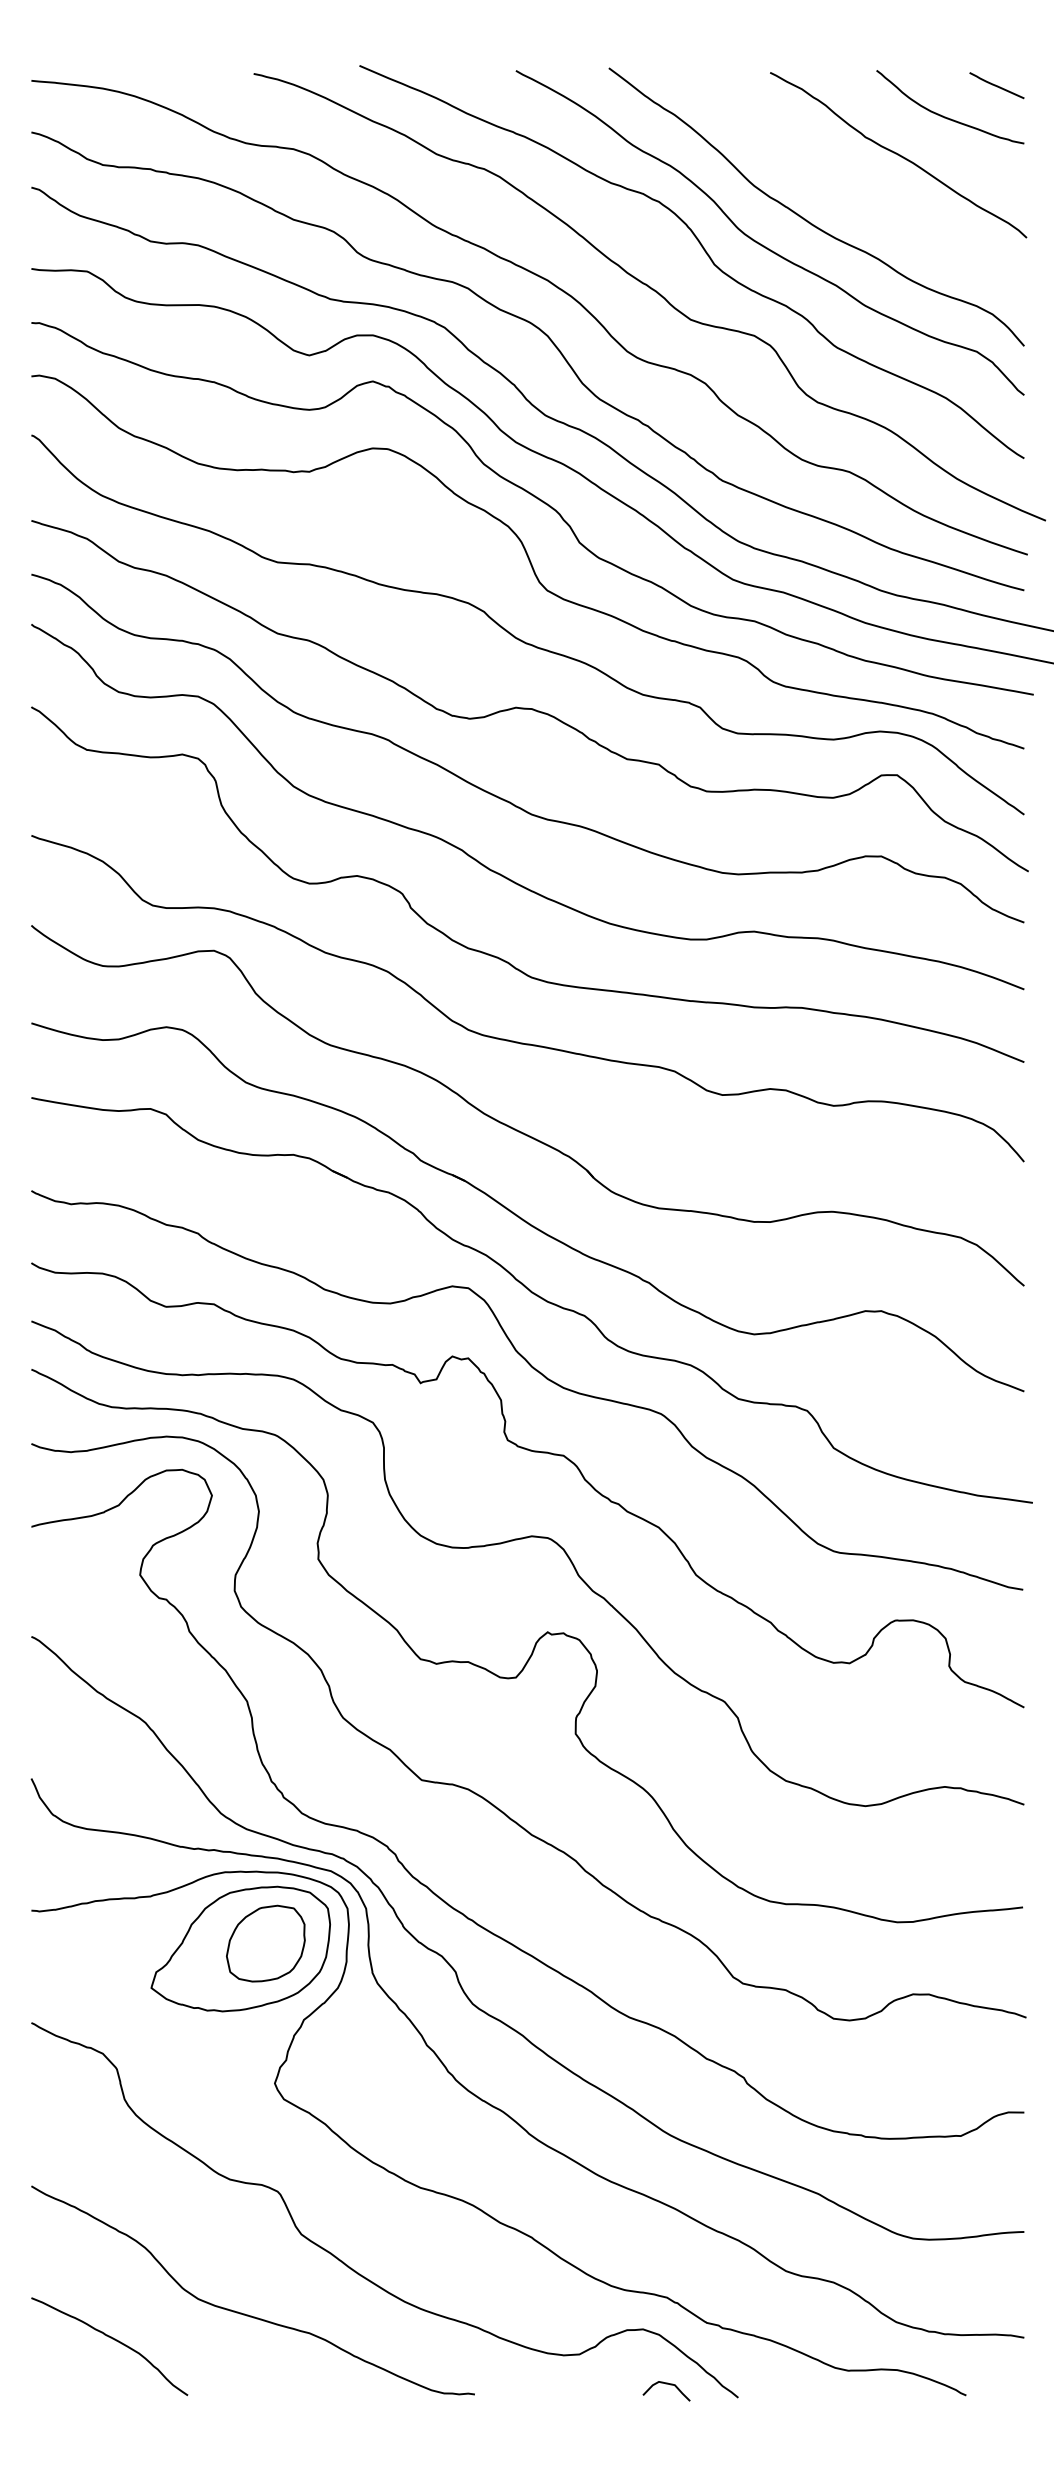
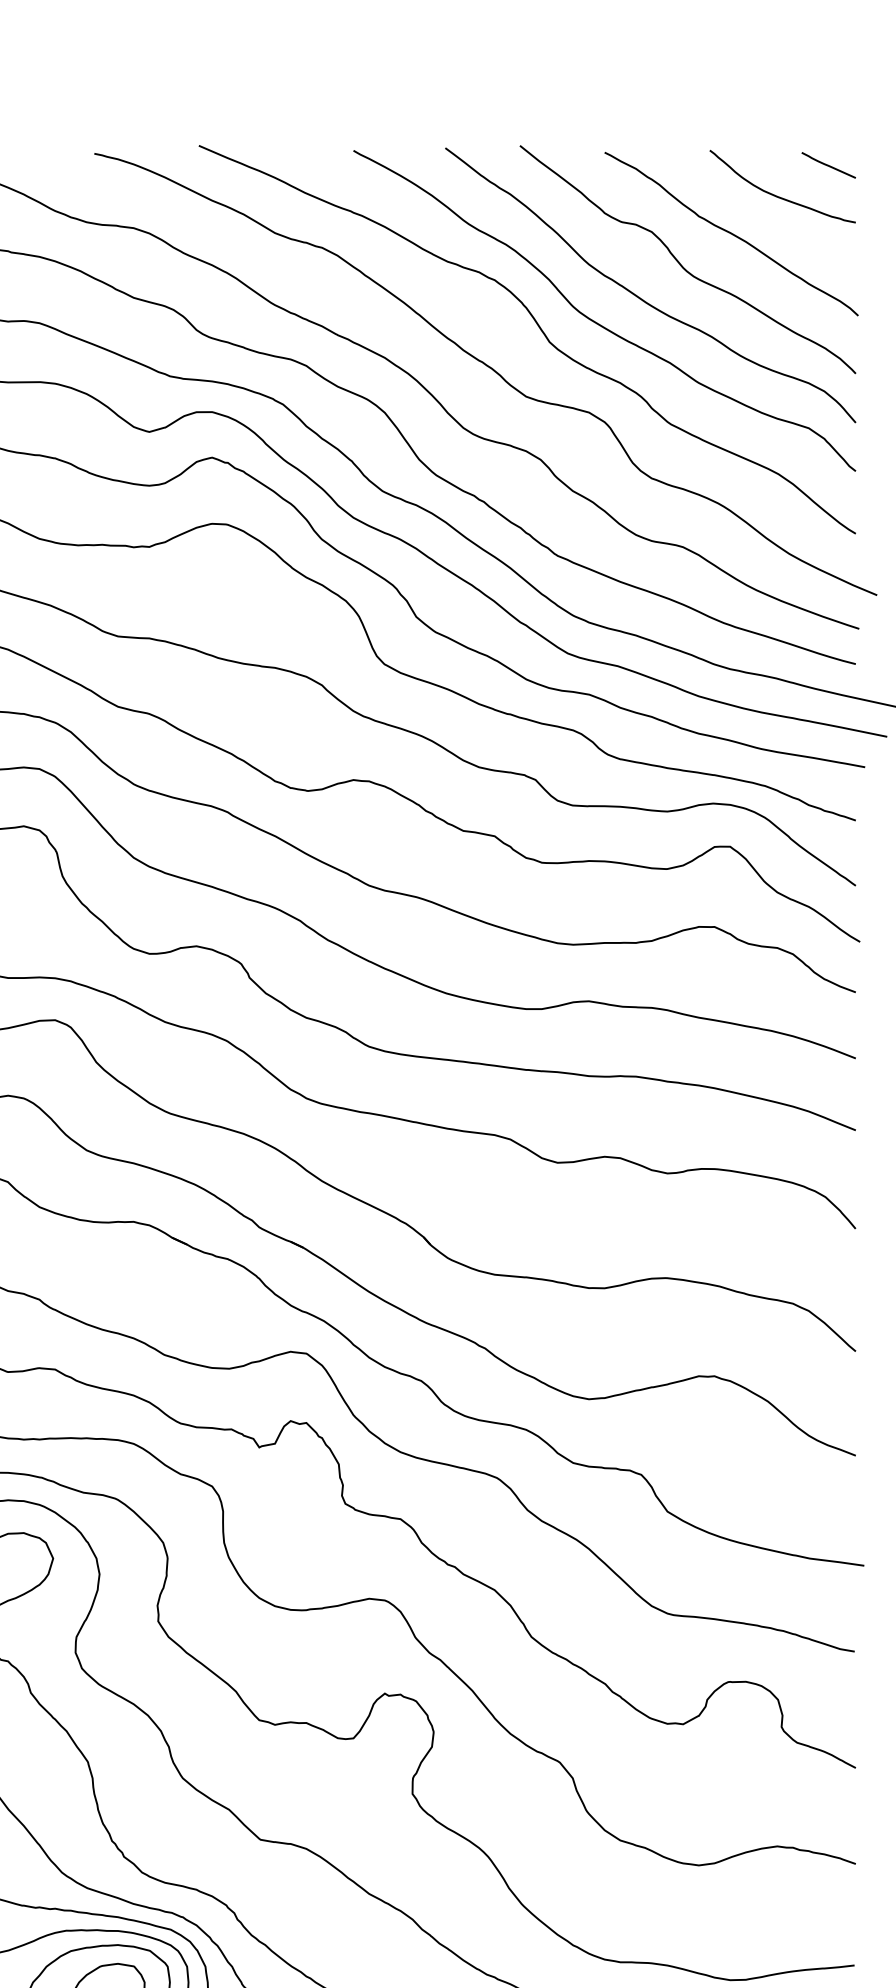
curve: (848, 186) -> (682, 265), added

